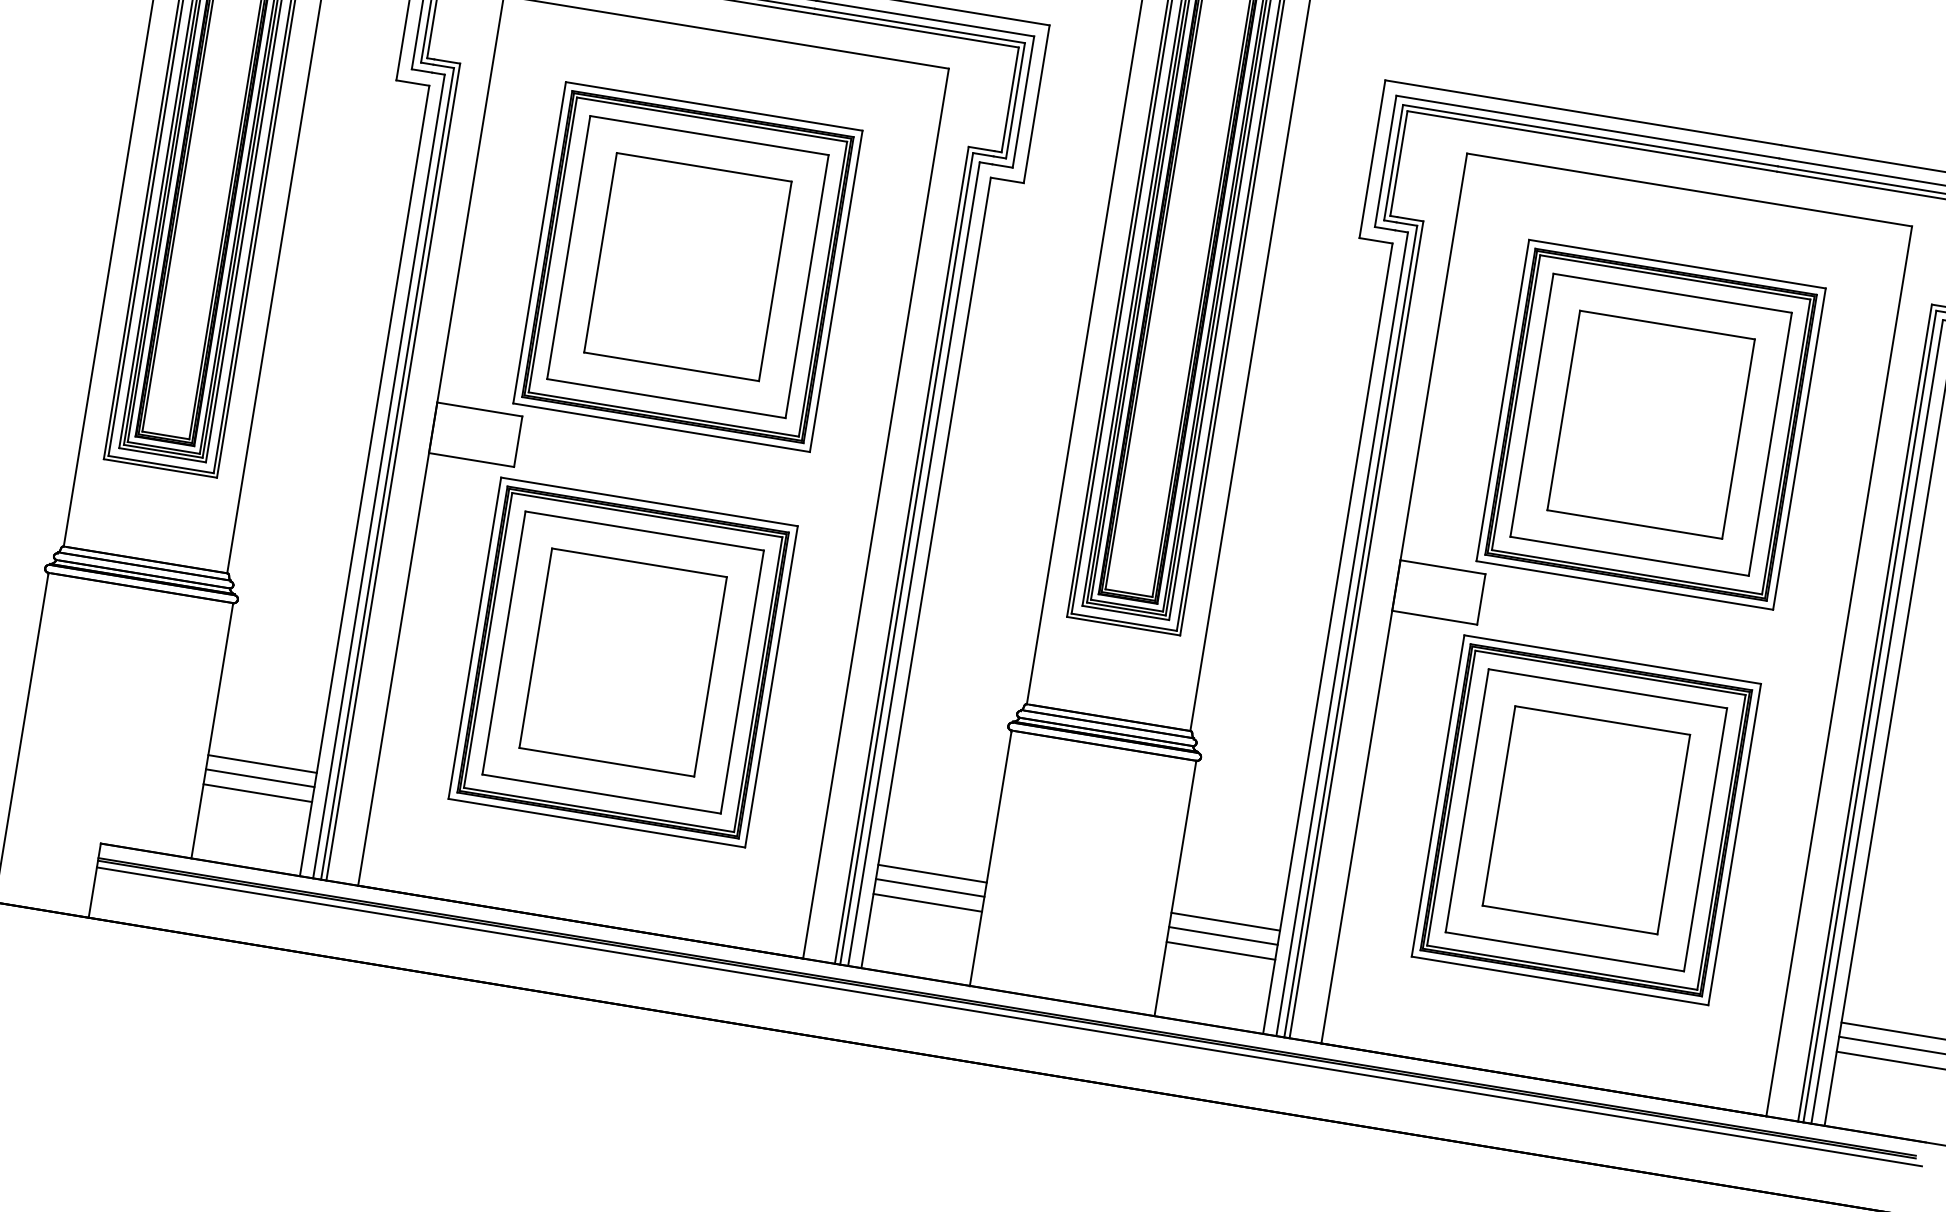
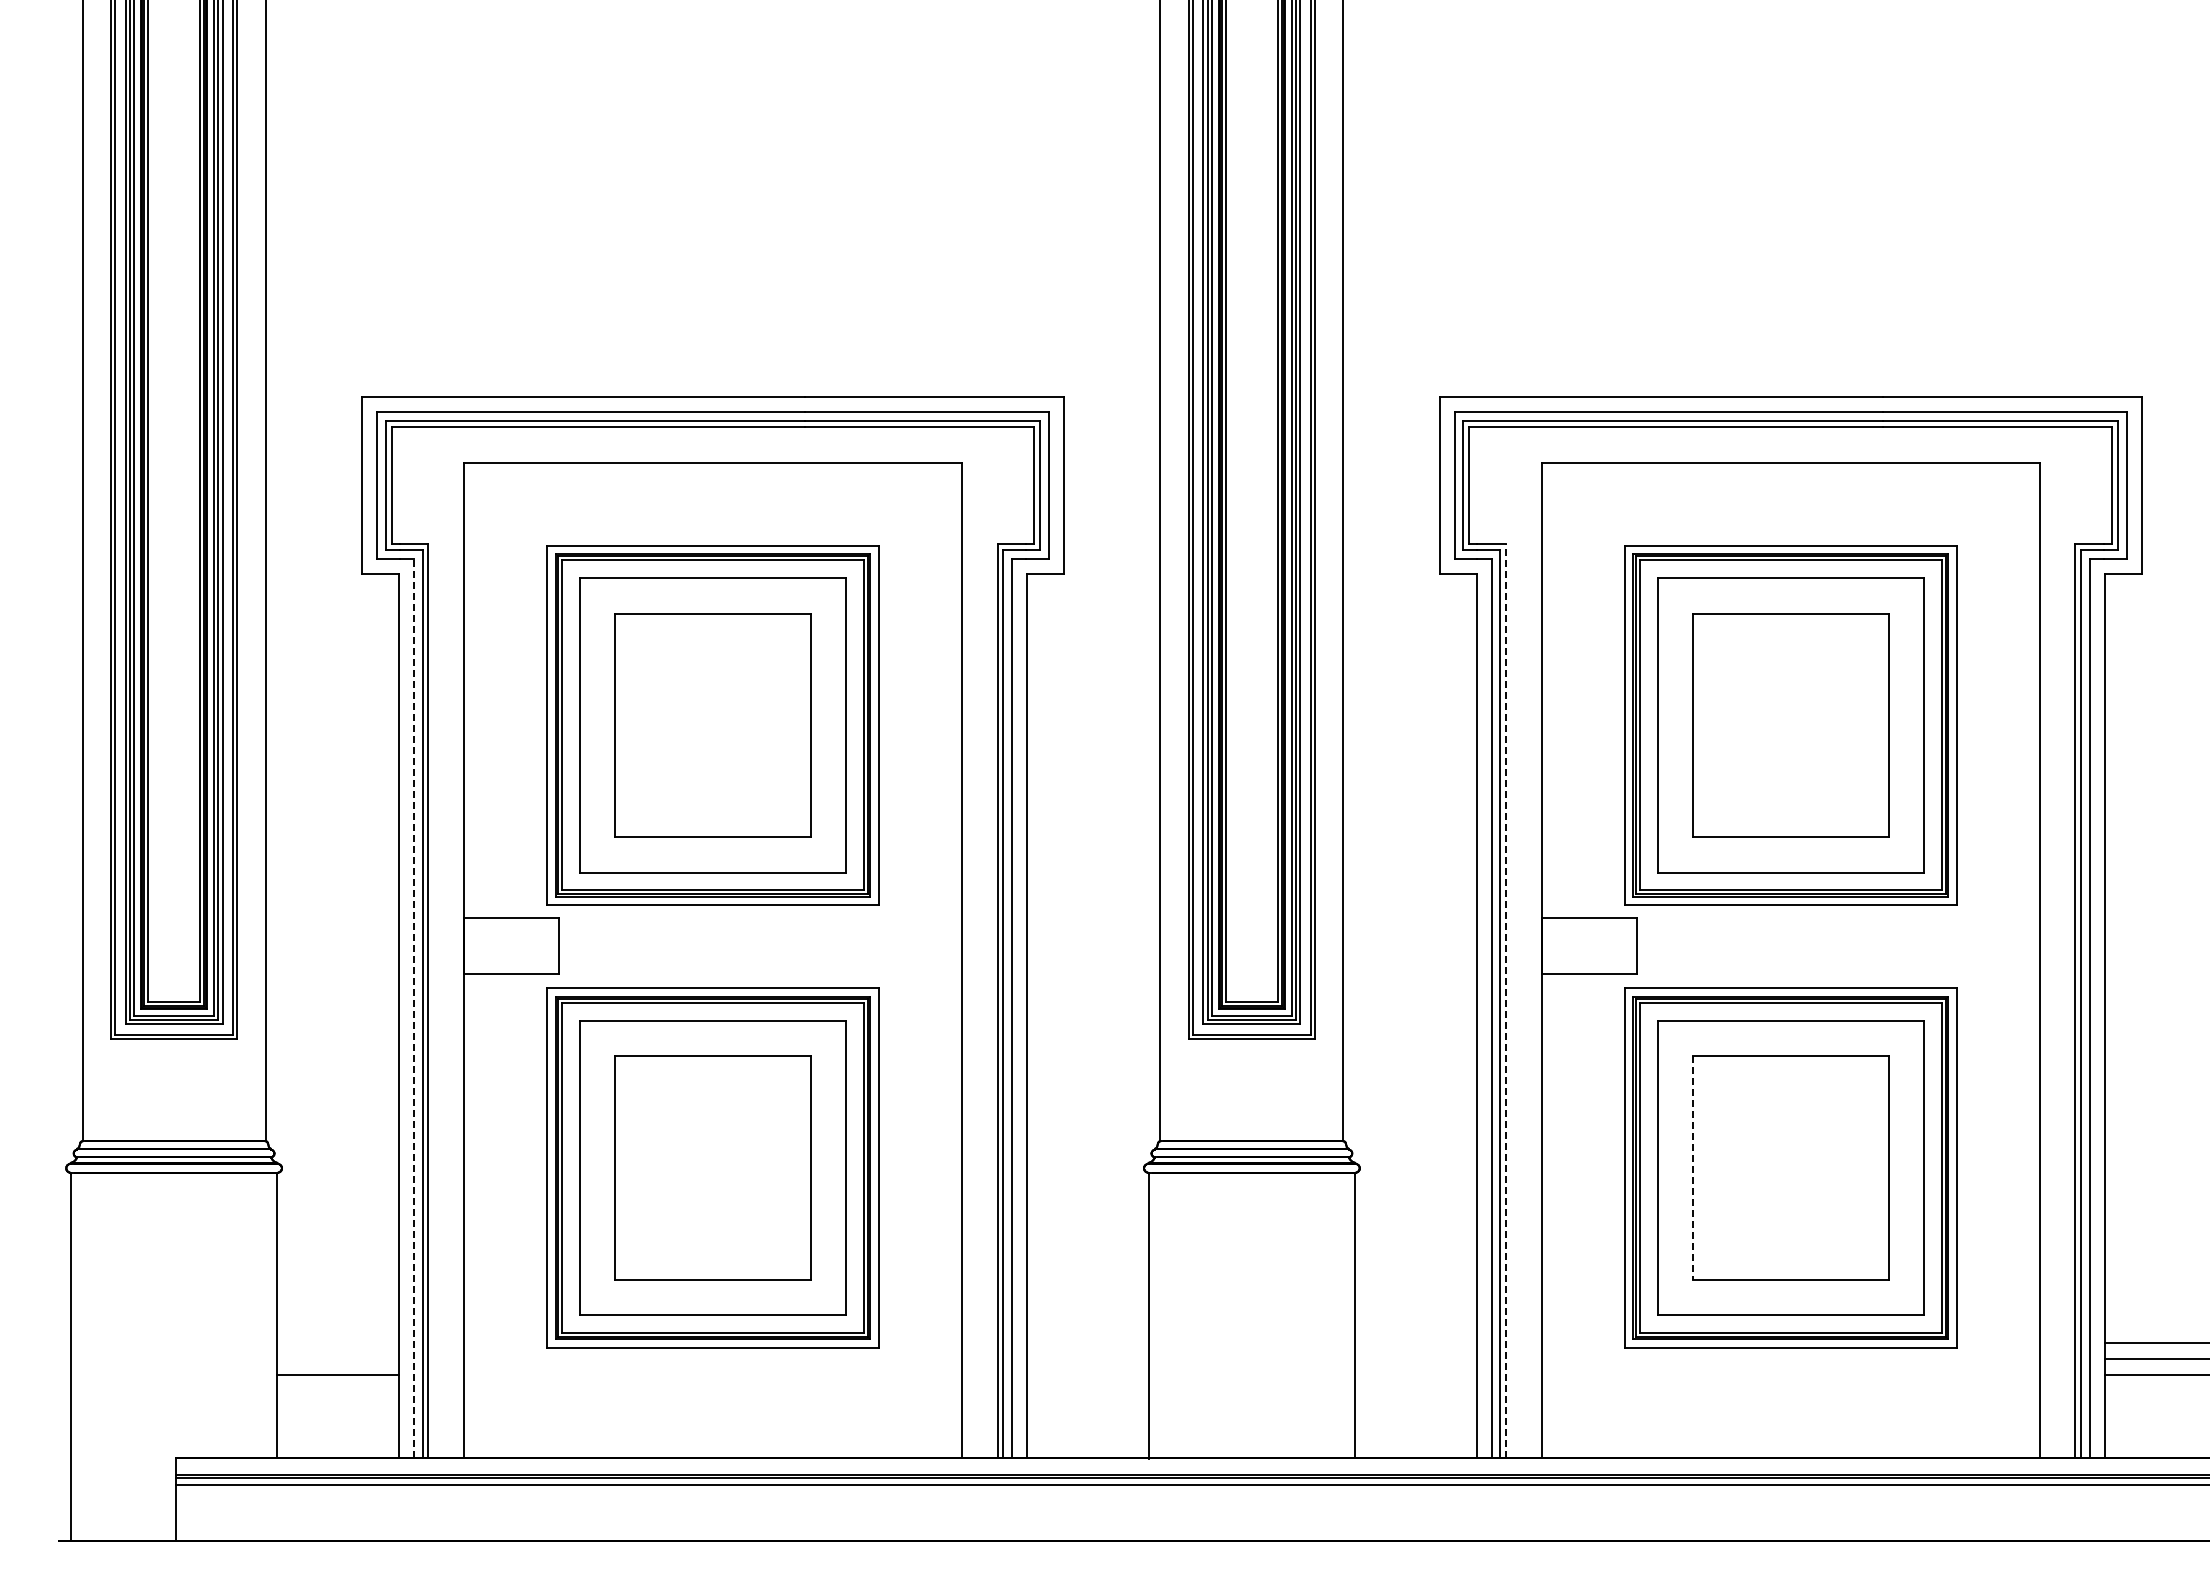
line: (378, 476) -> (413, 1008), solid -> dashed
line: (1356, 629) -> (1506, 1000), solid -> dashed
line: (262, 763) -> (337, 1342), removed
line: (259, 777) -> (337, 1358), removed
line: (1499, 805) -> (1693, 1167), solid -> dashed
line: (932, 873) -> (1087, 1342), removed
line: (929, 887) -> (1087, 1358), removed
line: (927, 902) -> (1087, 1375), removed
line: (1225, 921) -> (1415, 1342), removed
line: (1223, 935) -> (1415, 1358), removed
line: (1220, 950) -> (1415, 1375), removed

